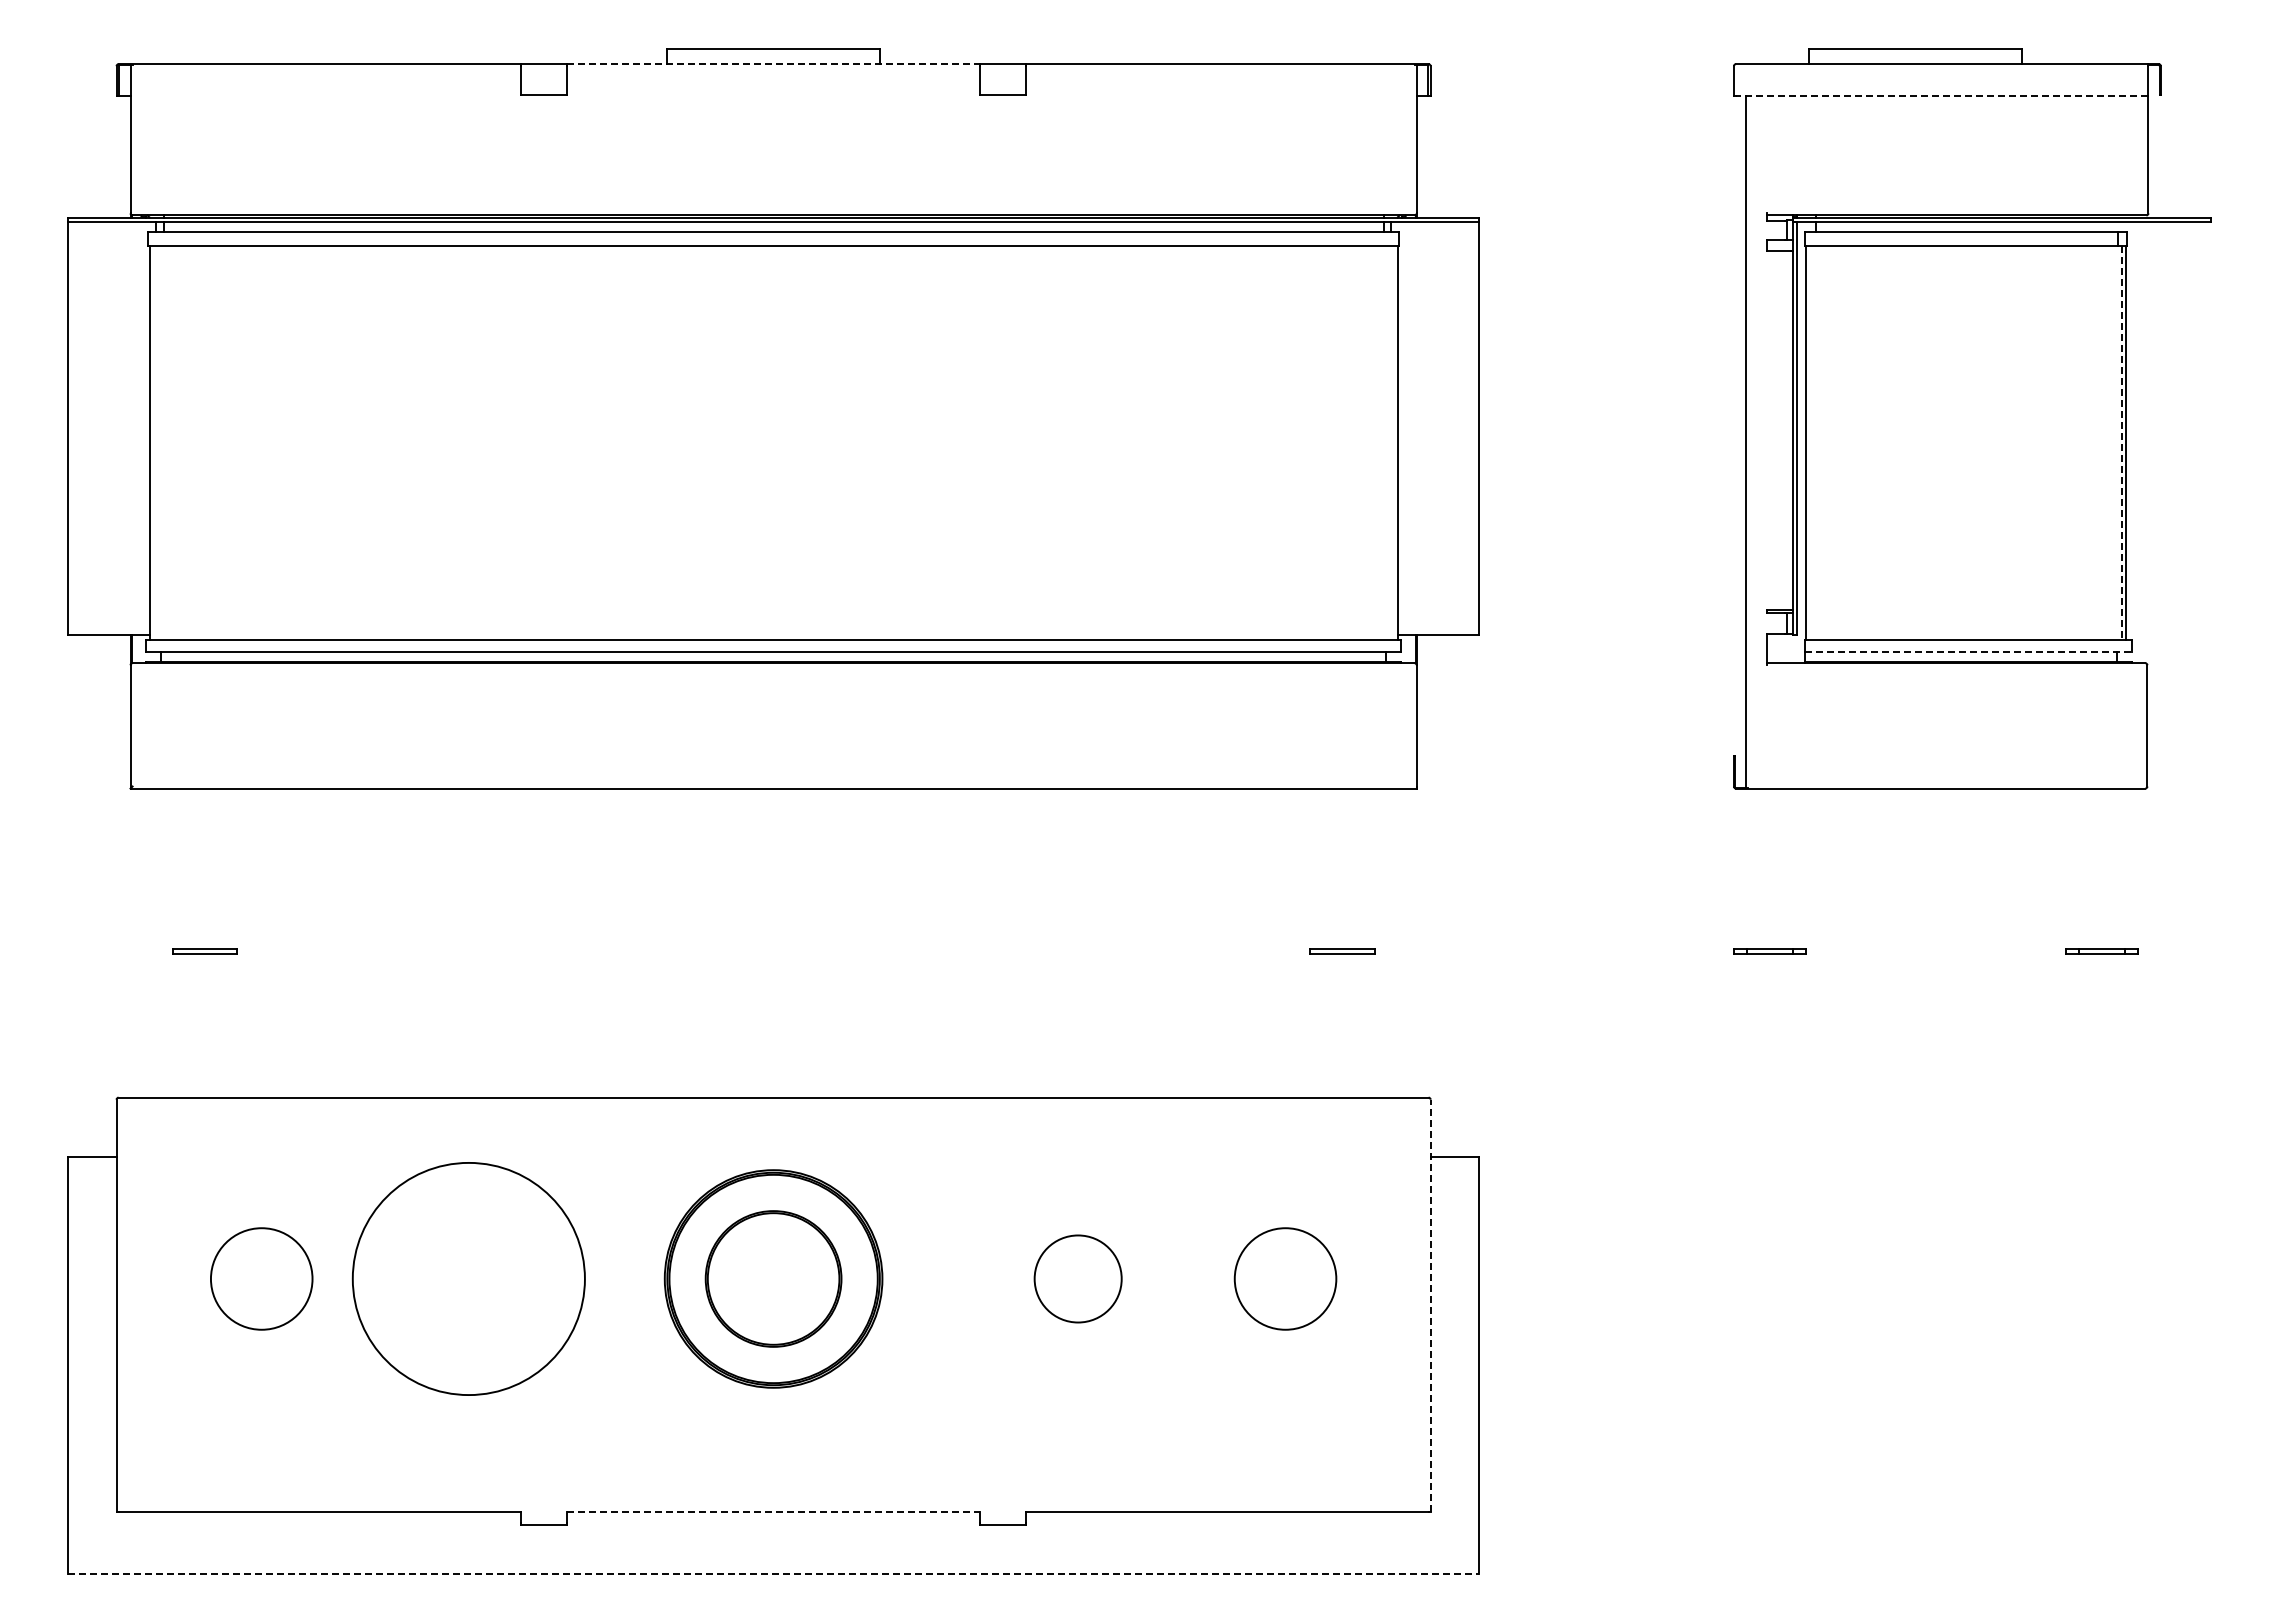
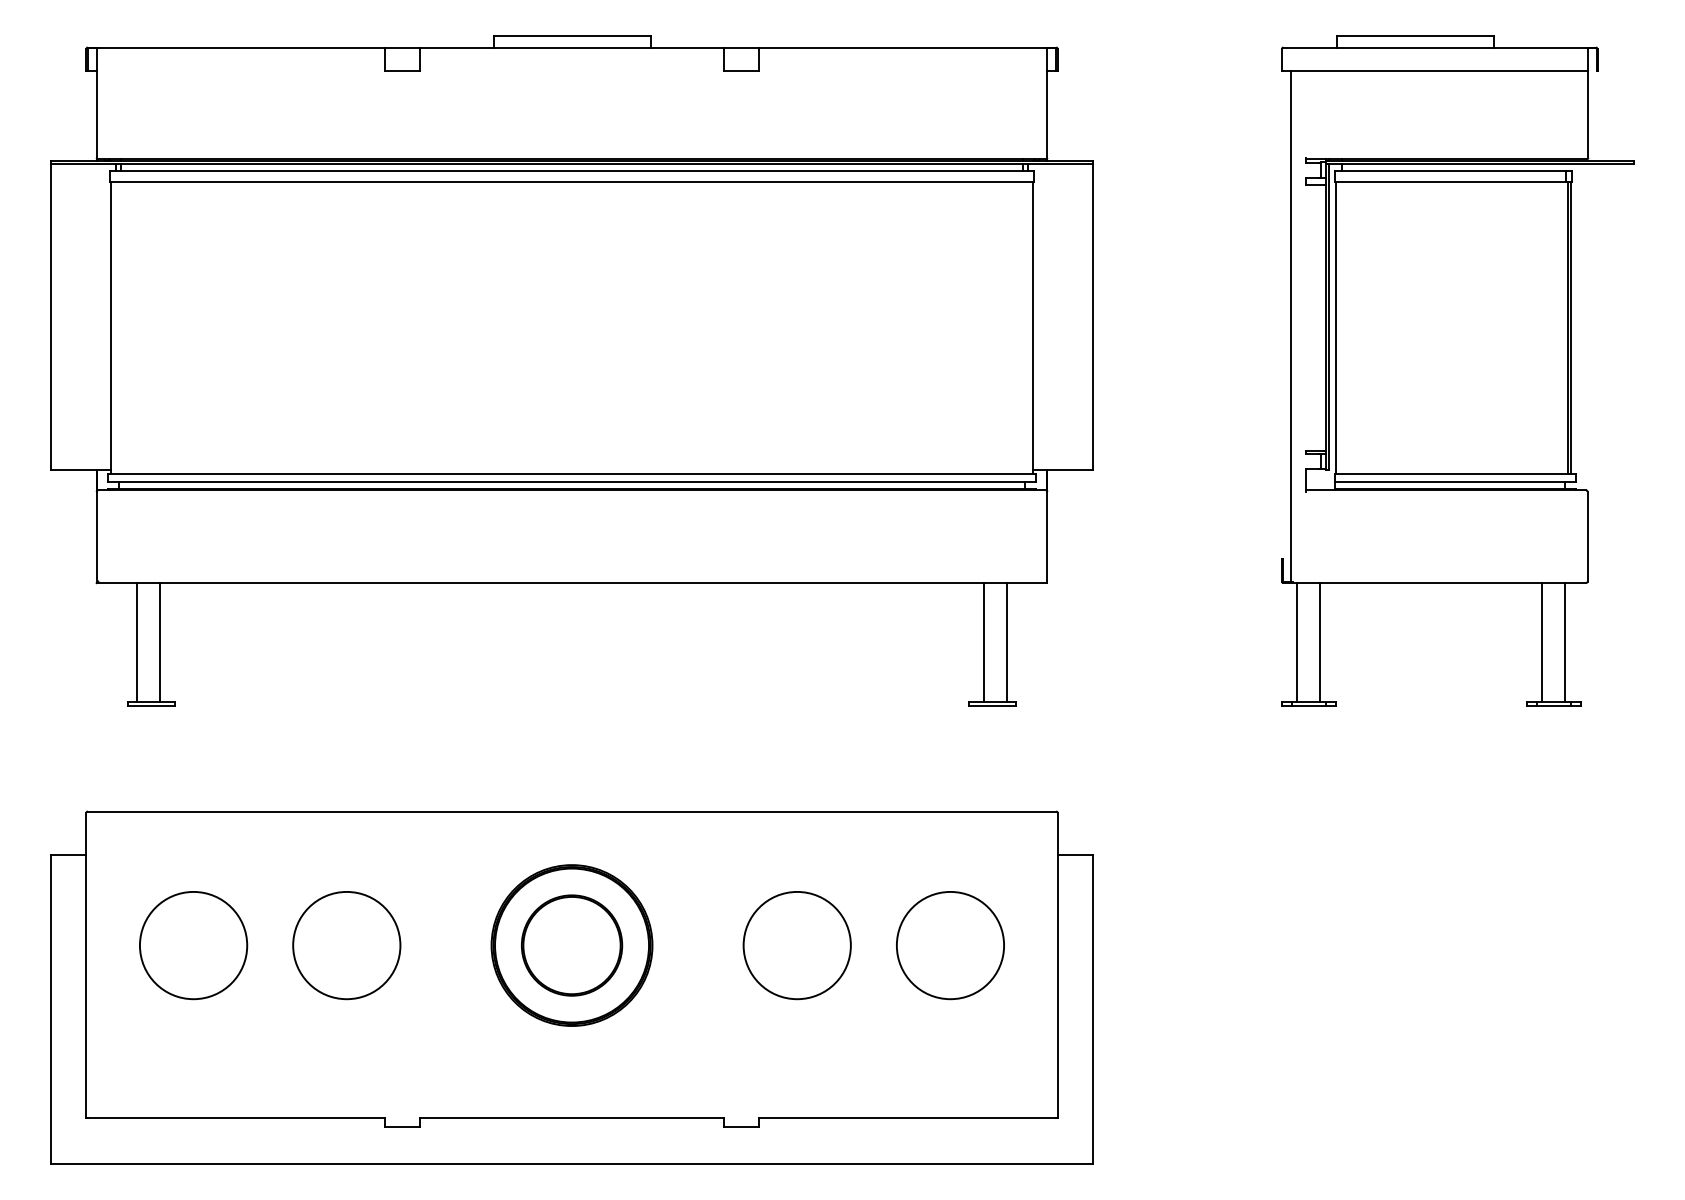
line: (774, 64) -> (572, 47), dashed -> solid
line: (1941, 96) -> (1435, 71), dashed -> solid
line: (2121, 443) -> (1568, 327), dashed -> solid
line: (1969, 652) -> (1456, 482), dashed -> solid
line: (184, 868) -> (136, 642), added
line: (216, 868) -> (160, 642), added
line: (1331, 868) -> (984, 642), added
line: (1362, 868) -> (1007, 642), added
line: (1754, 868) -> (1297, 642), added
line: (1785, 868) -> (1320, 642), added
line: (2086, 868) -> (1542, 642), added
line: (2117, 868) -> (1565, 642), added
circle: (261, 1278) -> (193, 945), size x1.43
circle: (468, 1278) -> (346, 945), size x0.62
circle: (1077, 1278) -> (796, 945), size x1.67
circle: (1285, 1278) -> (950, 945), size x1.43
line: (1430, 1305) -> (1057, 965), dashed -> solid
line: (774, 1512) -> (572, 1118), dashed -> solid
line: (774, 1574) -> (572, 1164), dashed -> solid

